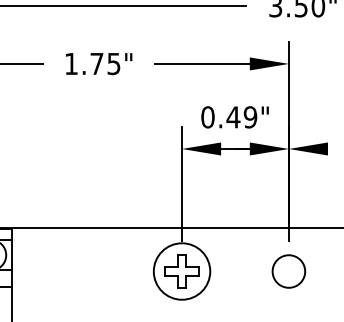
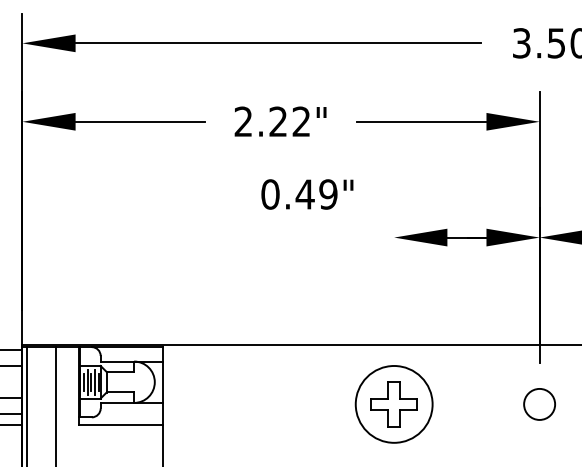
text: (91, 63) -> (271, 121), 1.75" -> 2.22"
text: (235, 117) -> (307, 194), moved
line: (182, 184) -> (394, 285), removed
circle: (288, 271) -> (539, 404), size x0.7

